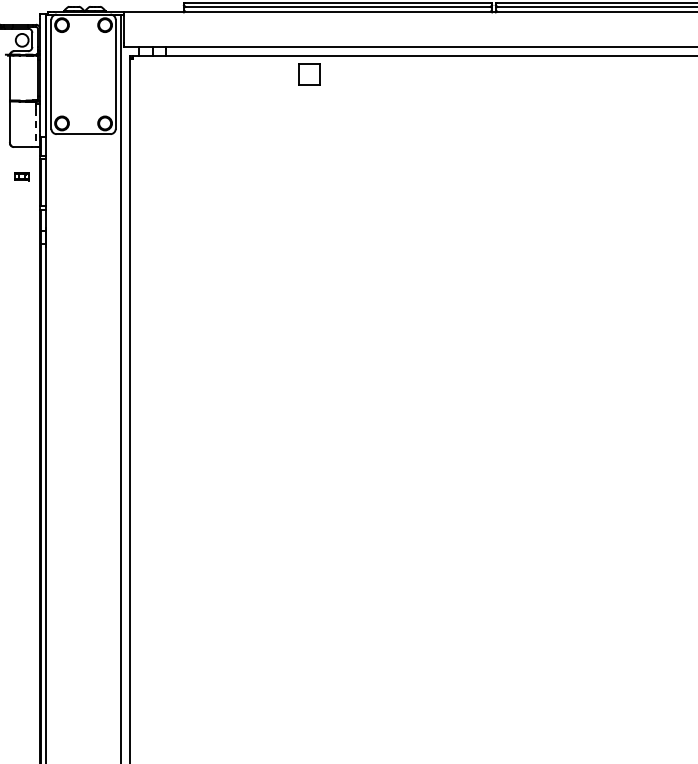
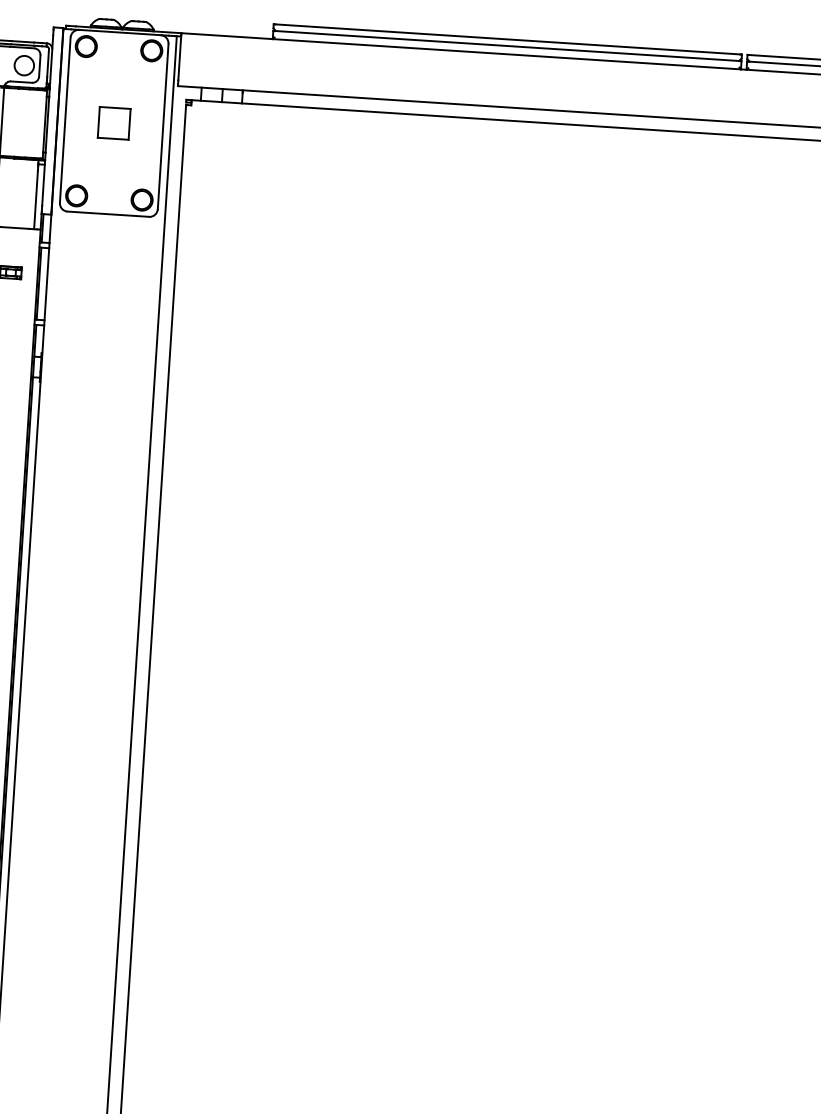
part: (309, 74) -> (114, 123), moved
line: (35, 128) -> (35, 200), dashed -> solid

